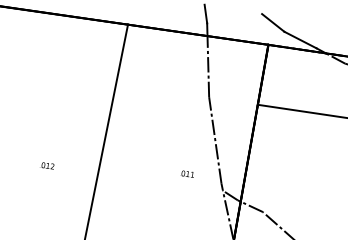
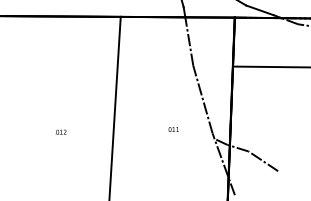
text: (47, 164) -> (60, 131), moved
text: (187, 174) -> (173, 129), moved

